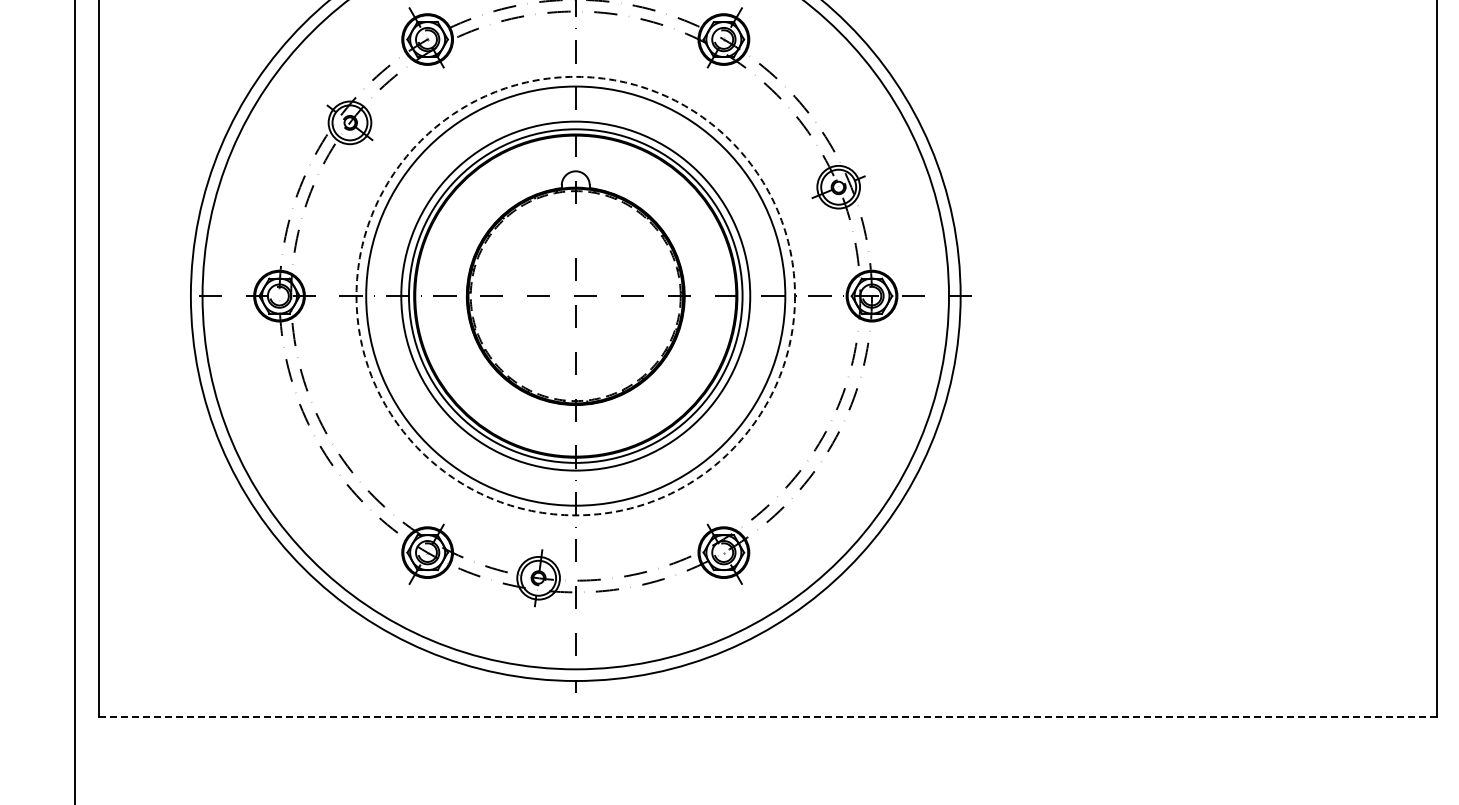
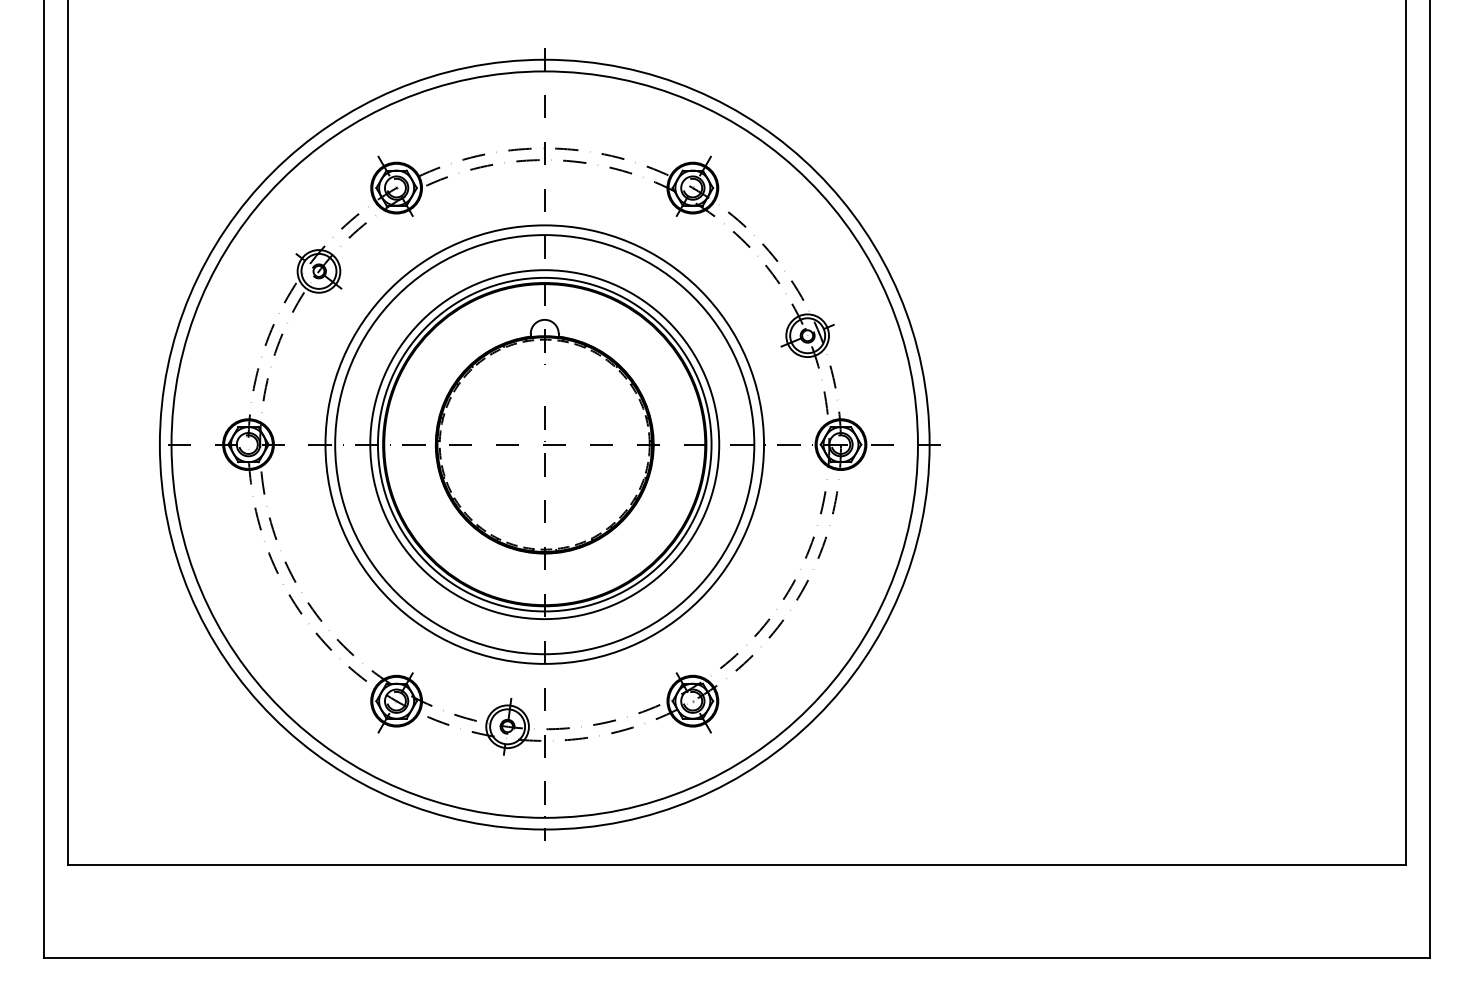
circle: (575, 295) -> (544, 444), dashed -> solid
line: (768, 716) -> (737, 865), dashed -> solid

